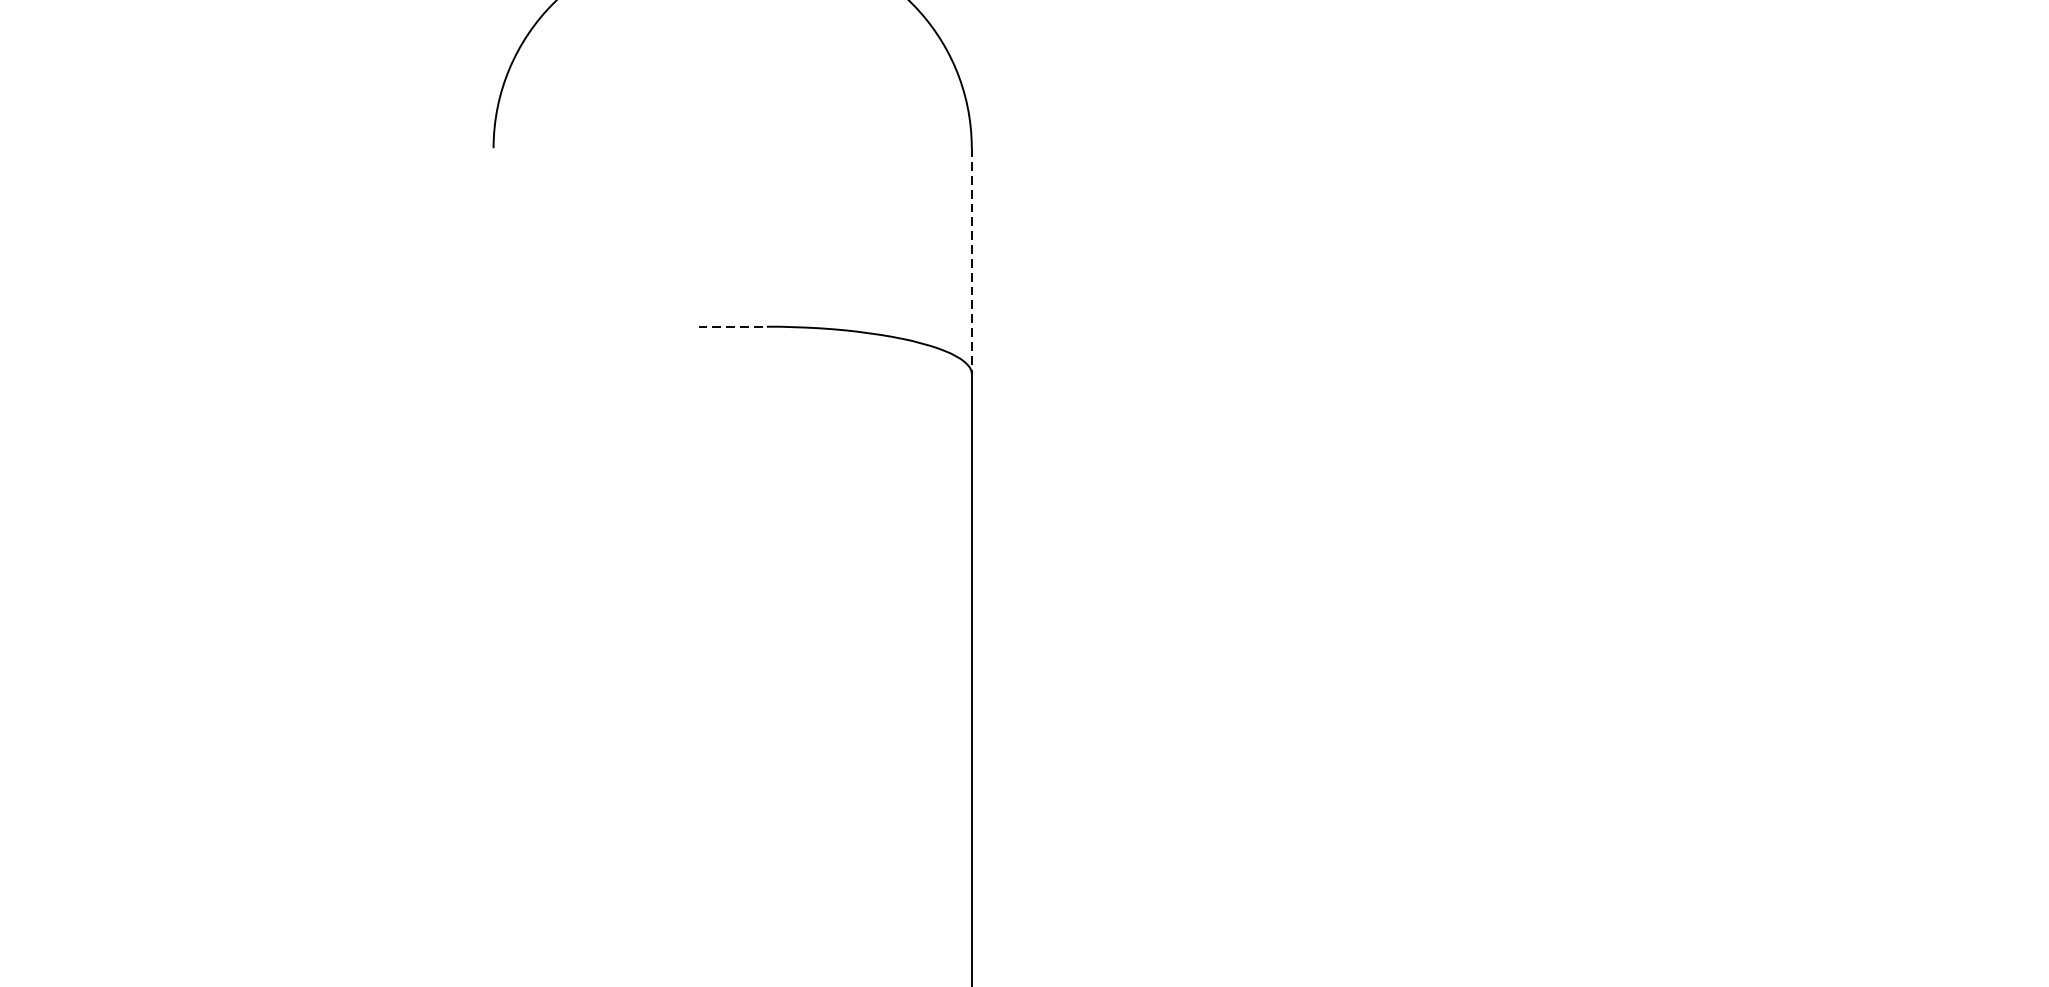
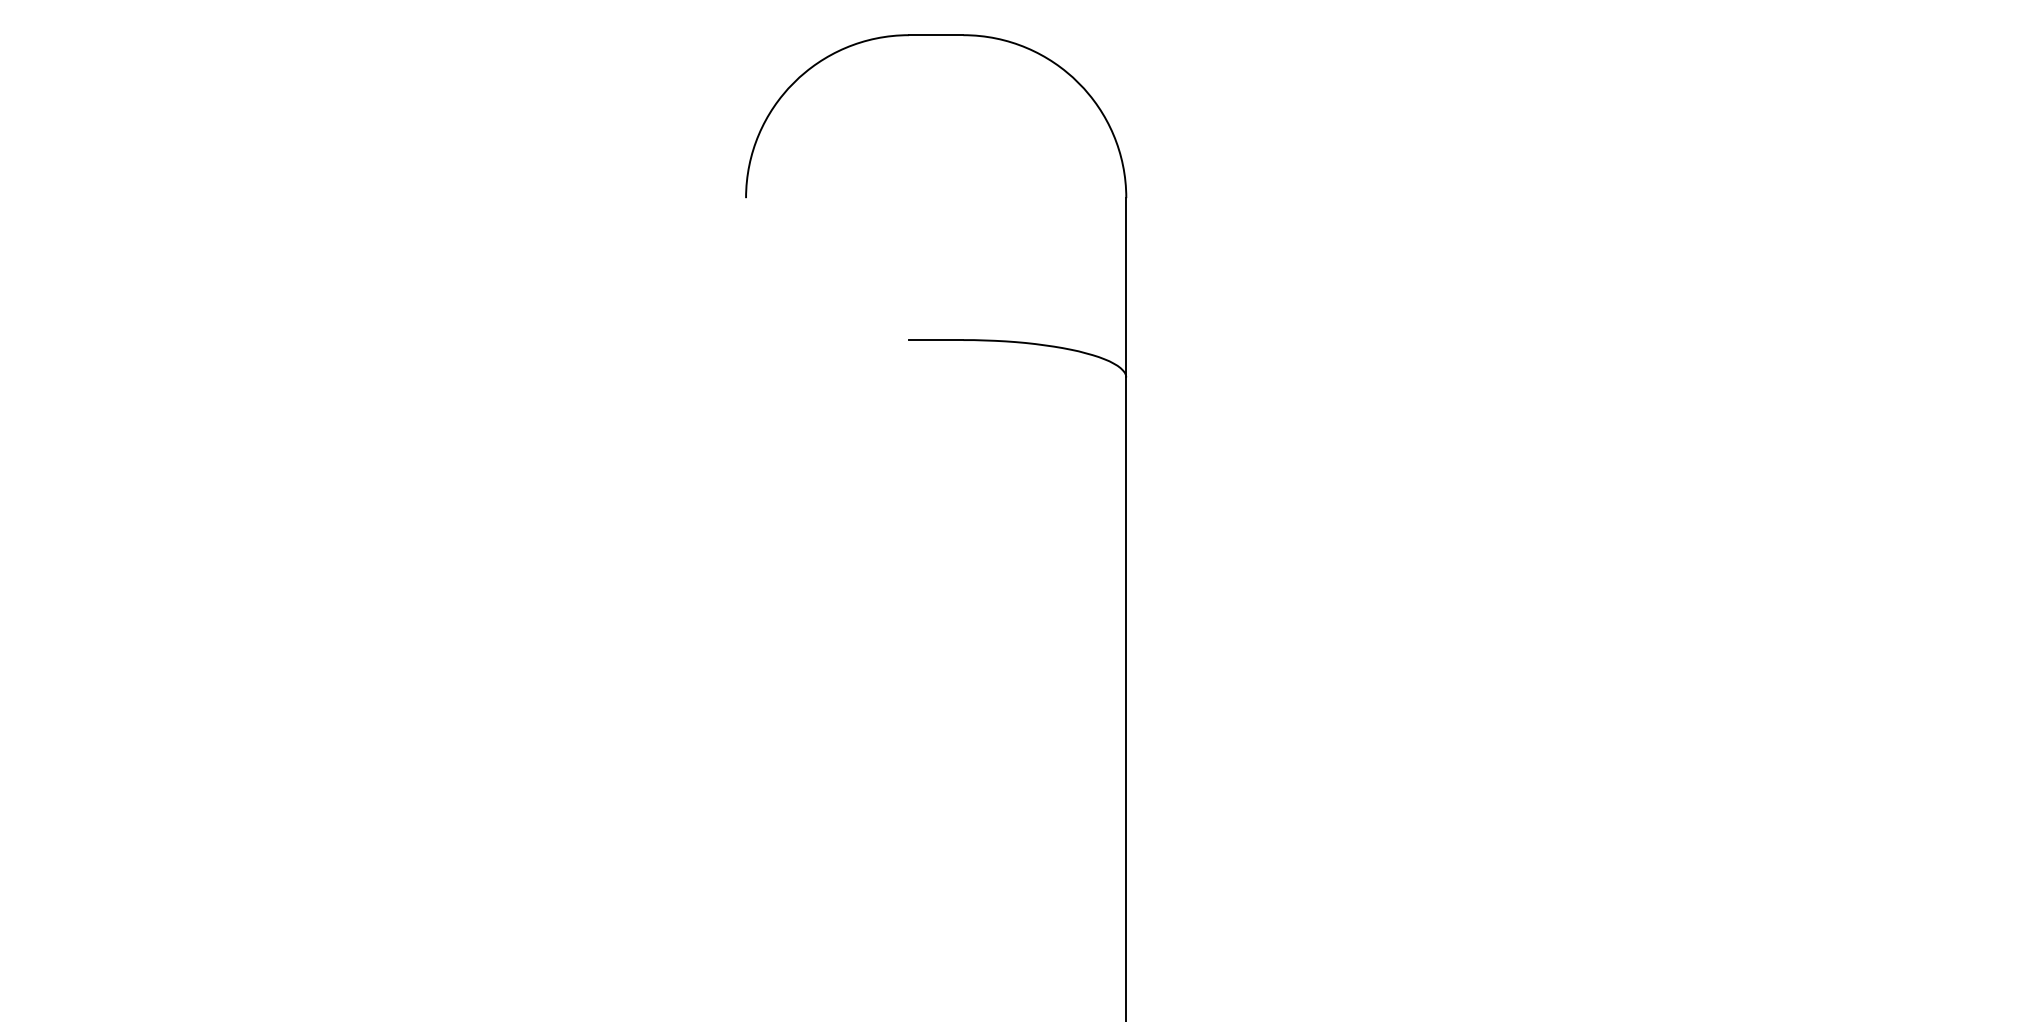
line: (972, 260) -> (1126, 287), dashed -> solid
line: (733, 327) -> (936, 340), dashed -> solid

